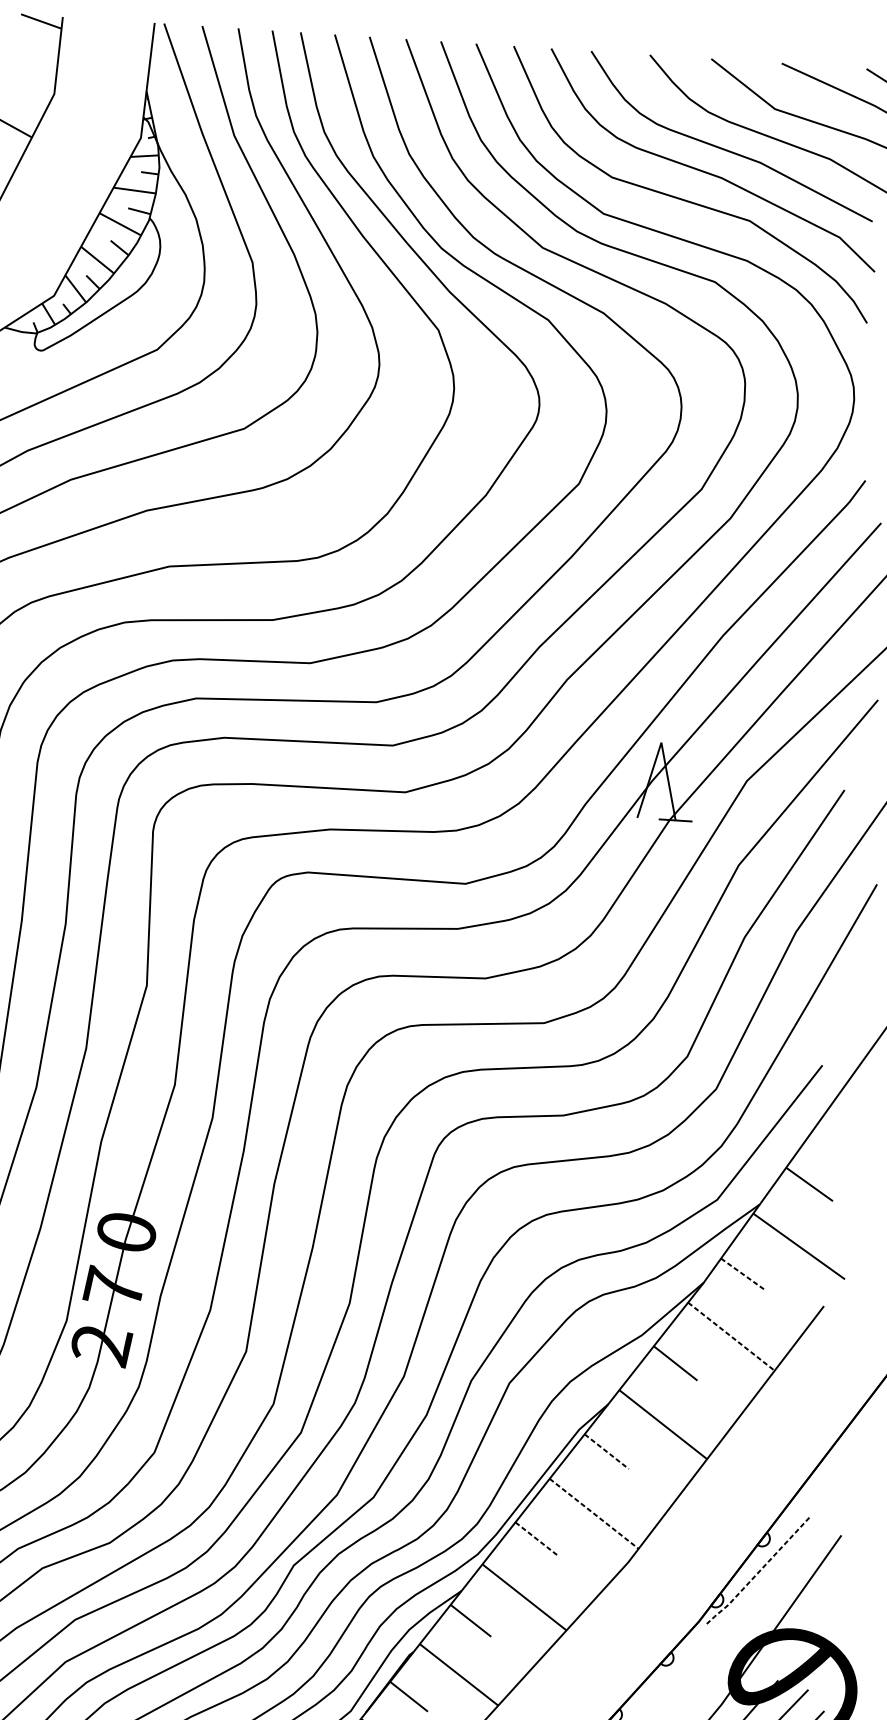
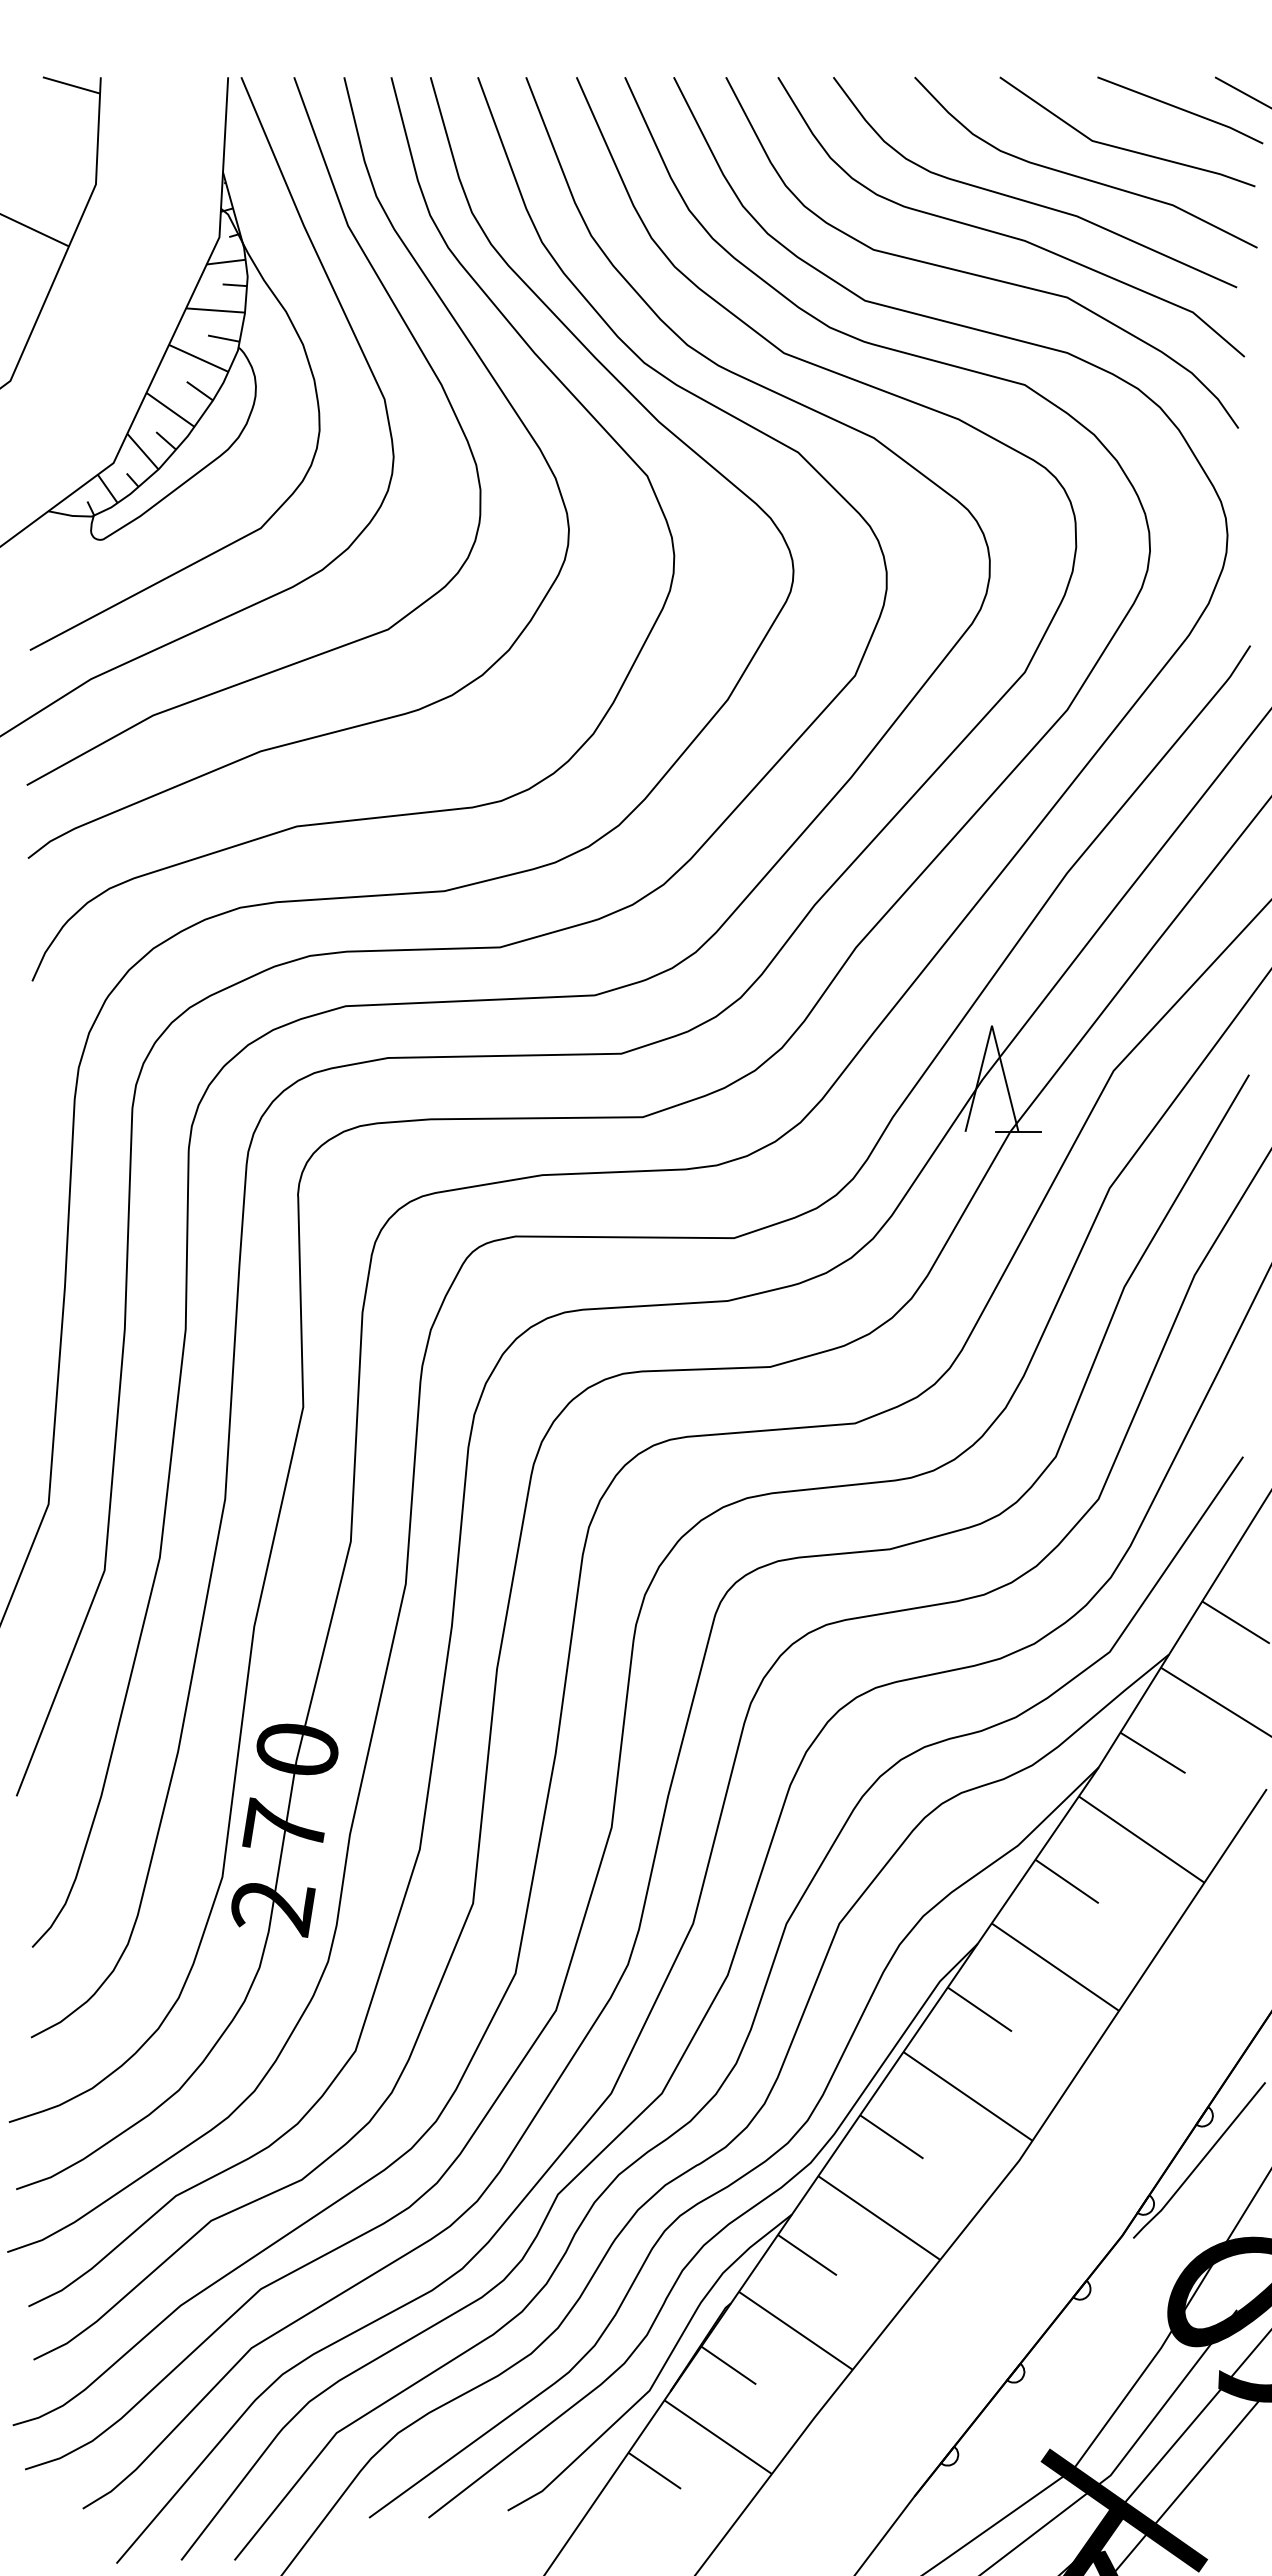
line: (743, 1275) -> (1153, 1753), dashed -> solid
line: (732, 1336) -> (1142, 1839), dashed -> solid
line: (606, 1451) -> (979, 2009), dashed -> solid
line: (594, 1513) -> (968, 2096), dashed -> solid
line: (537, 1539) -> (892, 2137), dashed -> solid
line: (758, 1573) -> (1199, 2163), dashed -> solid

